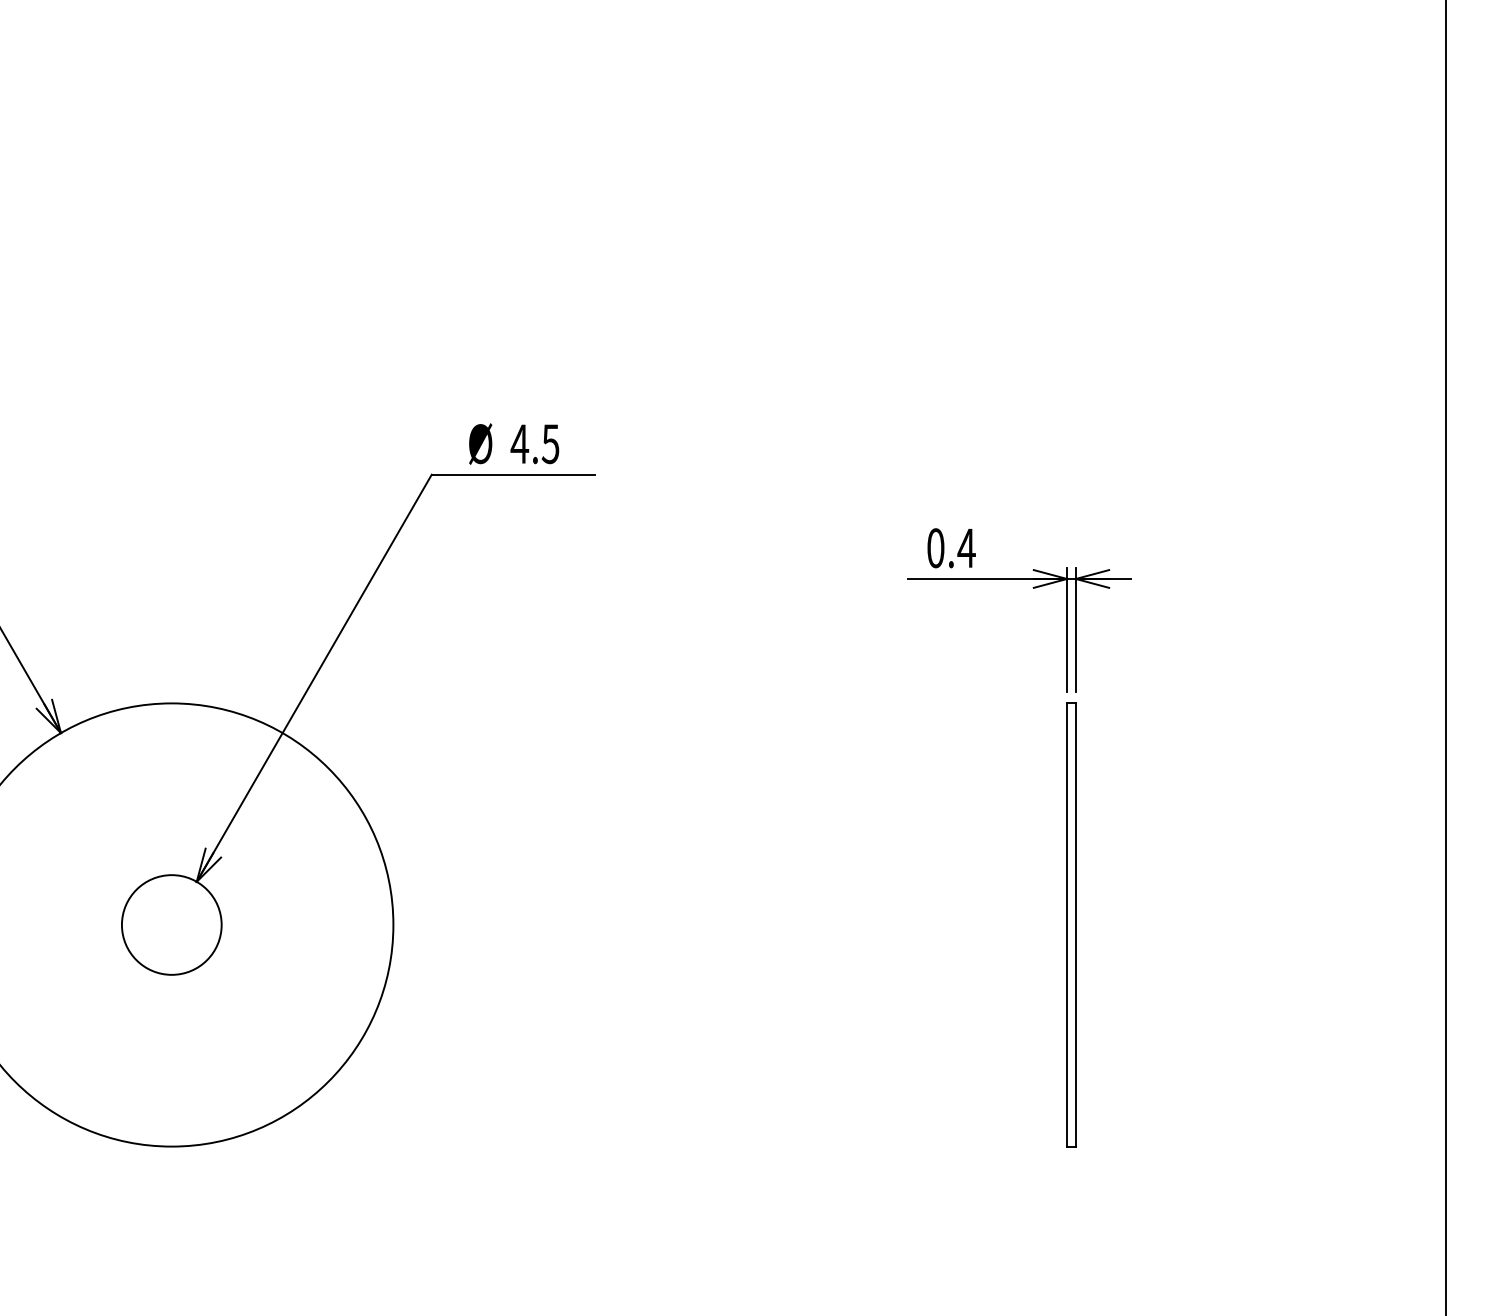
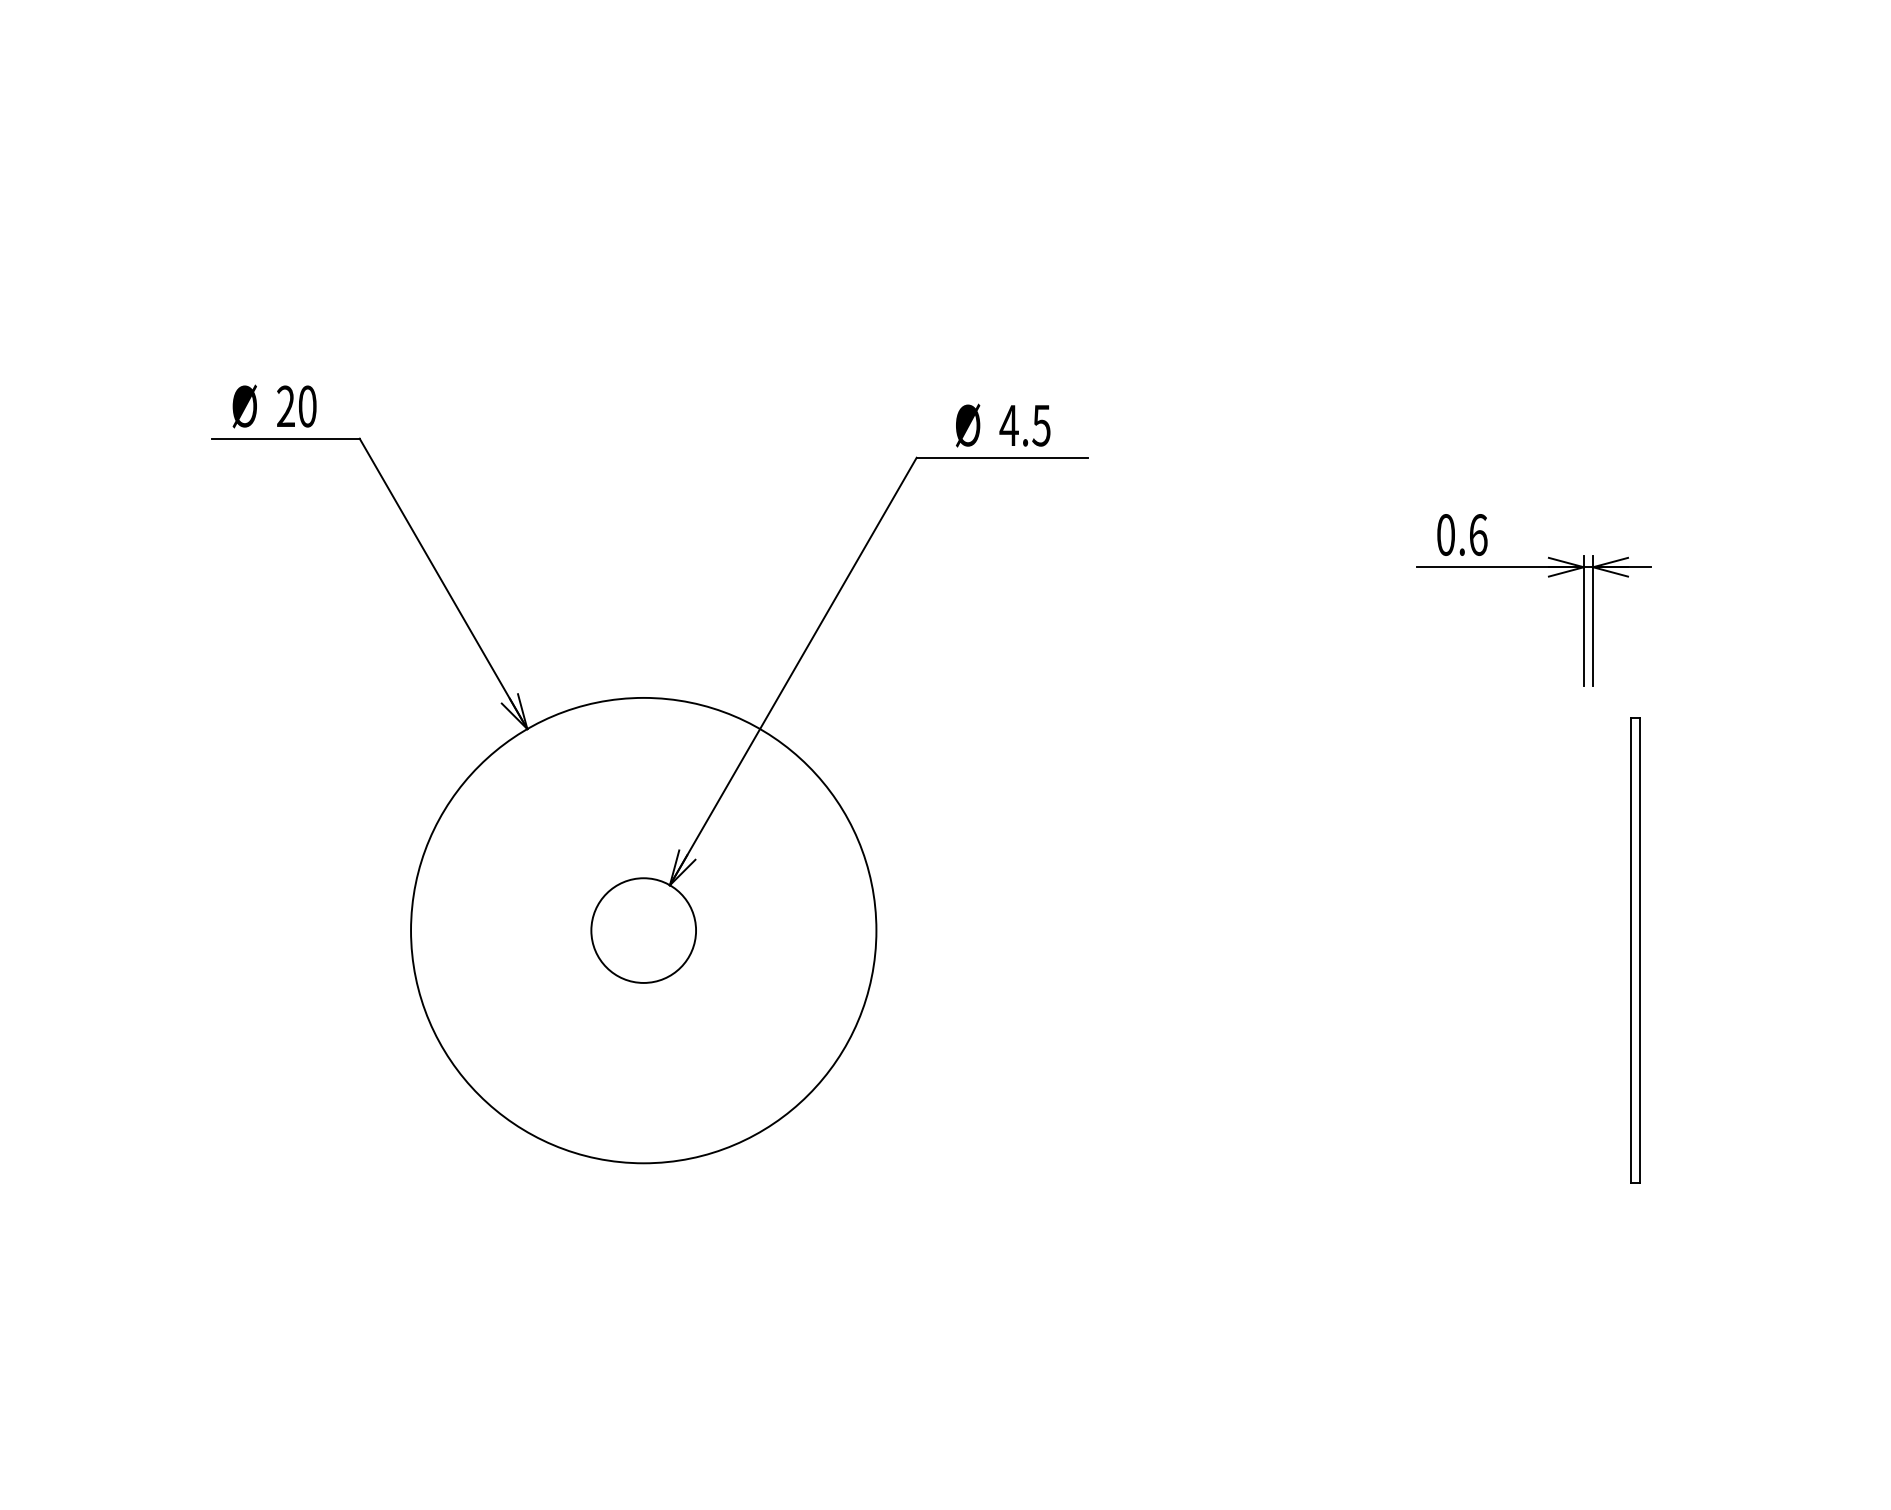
text: (966, 547) -> (1478, 534), 0.4 -> 0.6
part: (1071, 924) -> (1635, 950), moved

